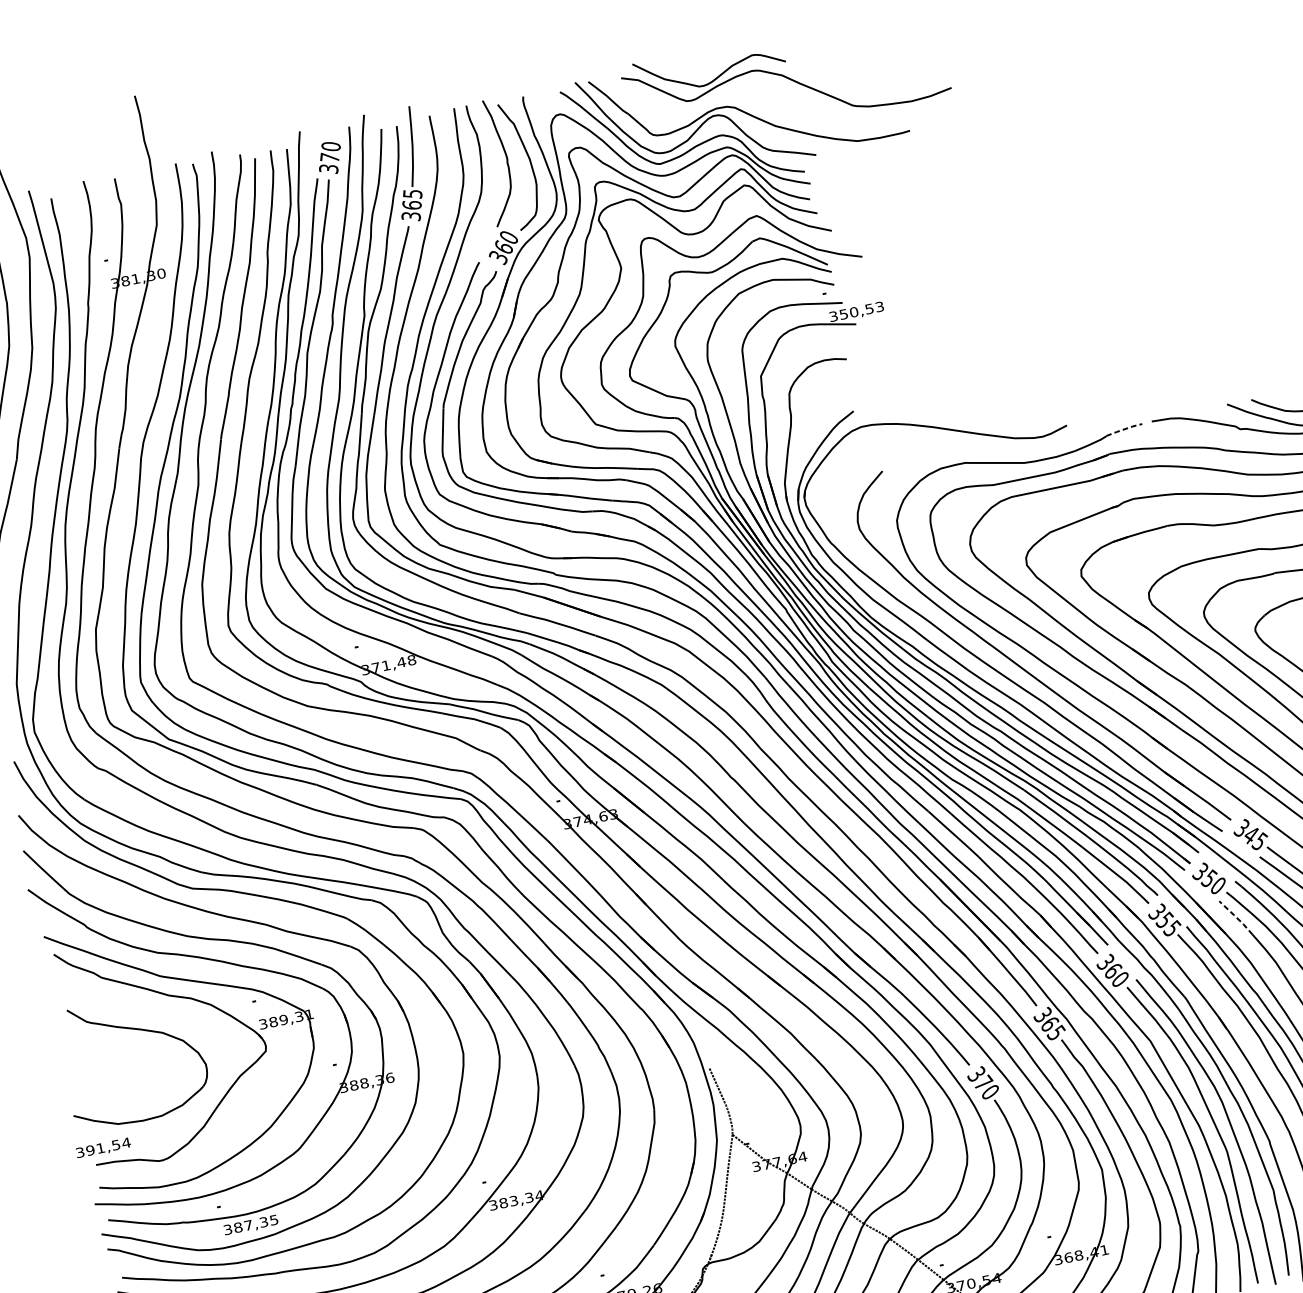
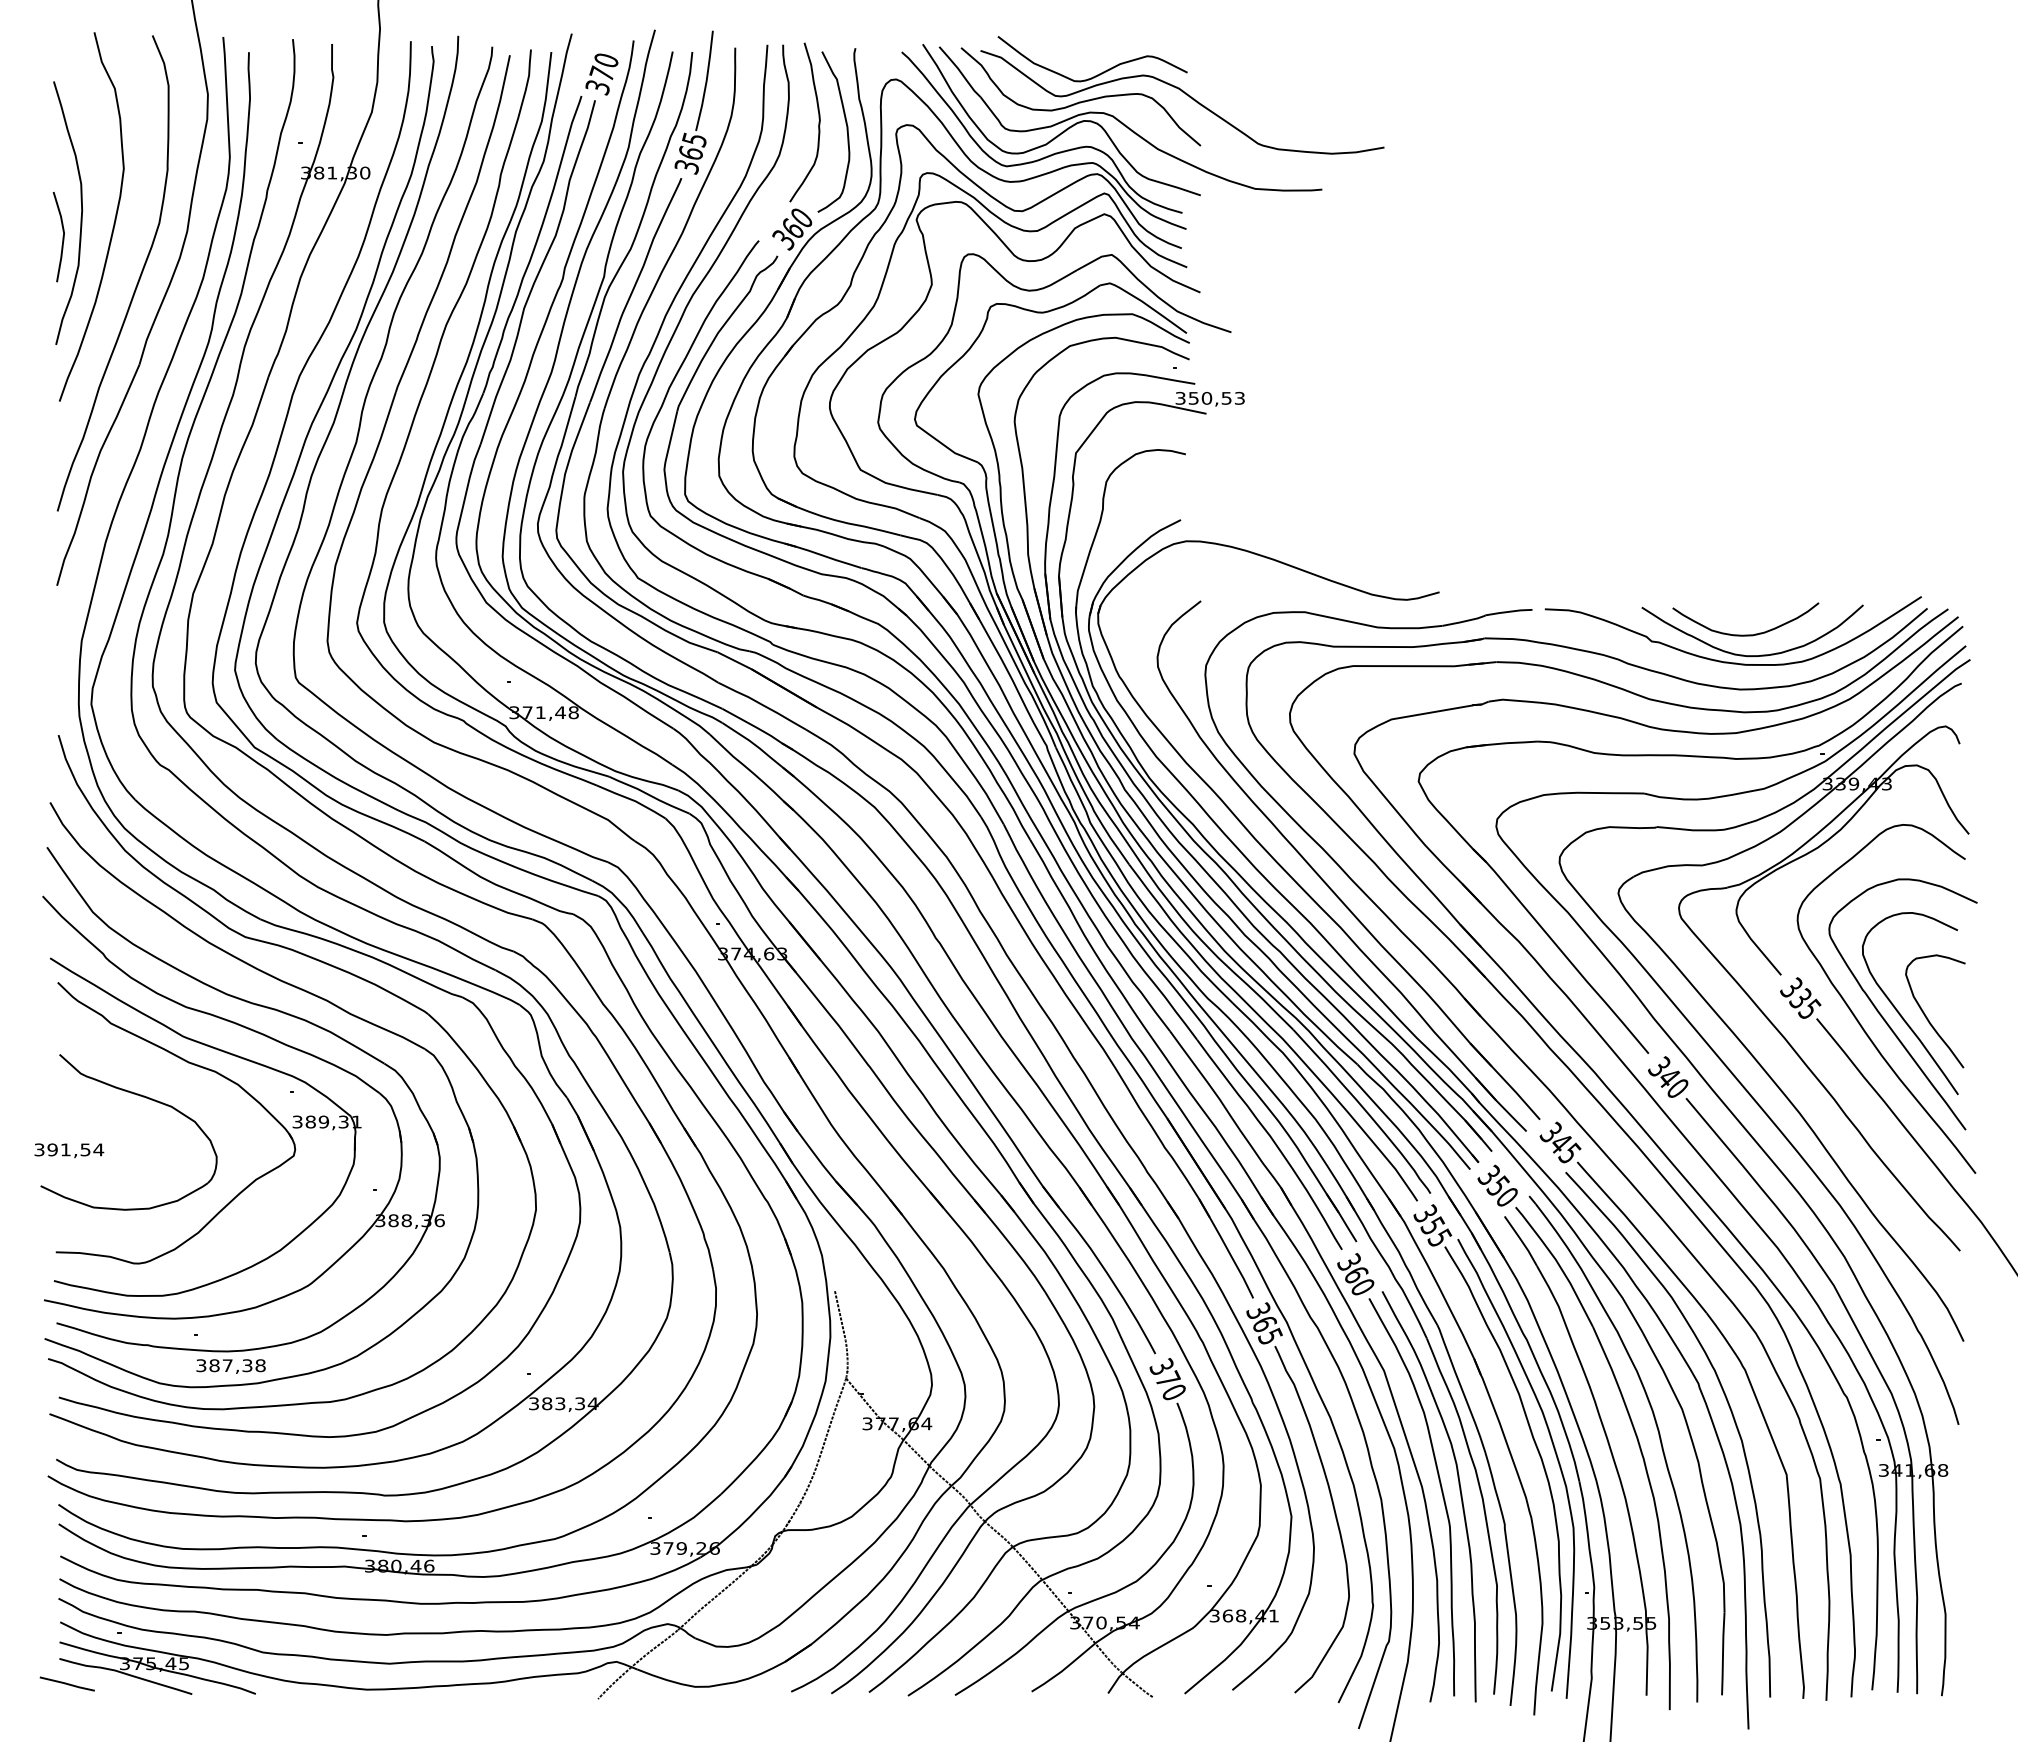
curve: (709, 100) -> (1083, 100), added
line: (1124, 429) -> (1509, 611), dashed -> solid
line: (1236, 917) -> (1521, 1240), dashed -> solid
text: (103, 1148) -> (69, 1150), moved
text: (274, 1219) -> (260, 1365), 387,35 -> 387,38

